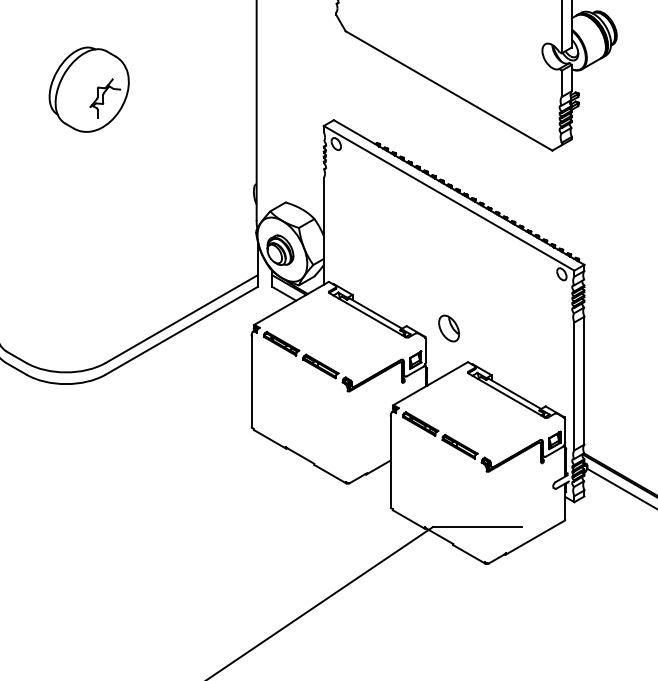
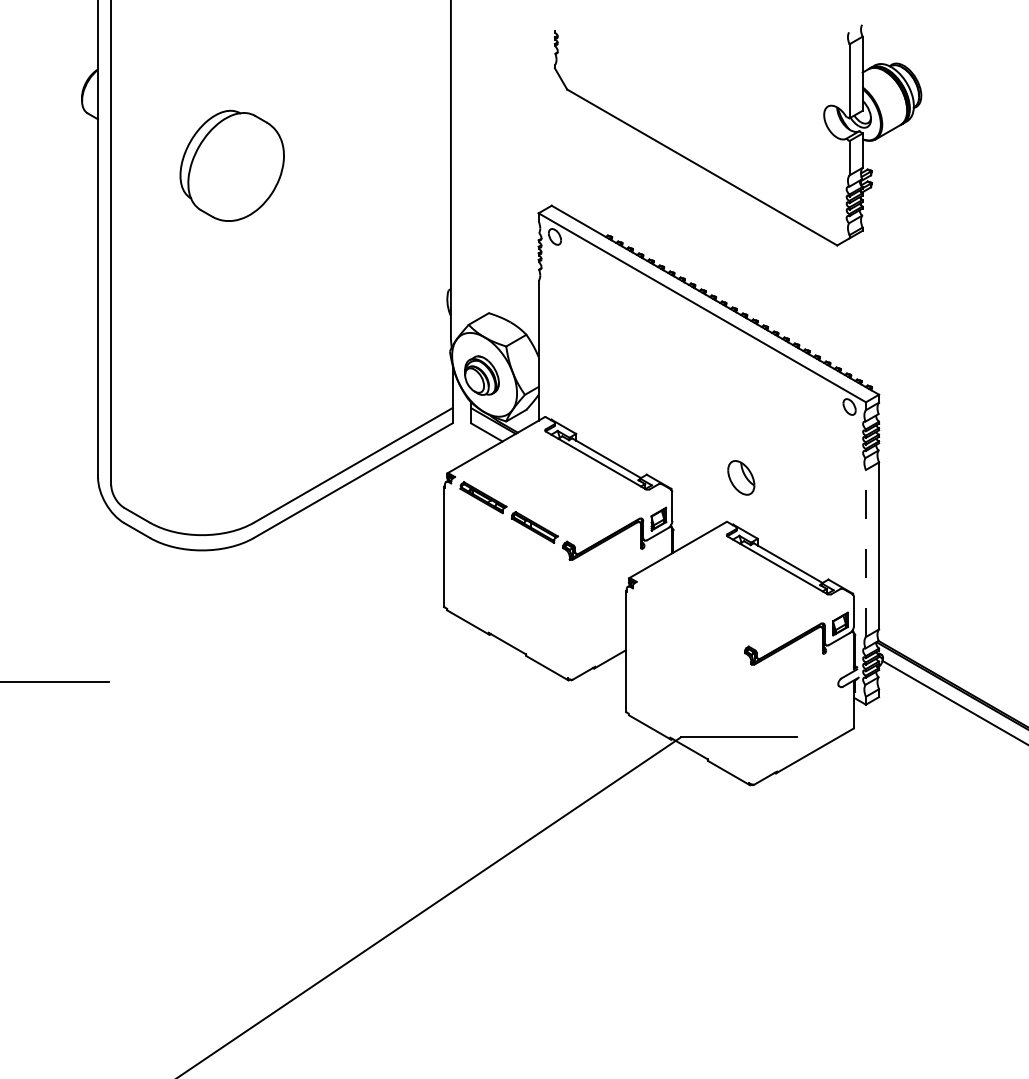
part: (105, 98) -> (253, 177), removed
part: (449, 328) -> (741, 477), moved
line: (574, 386) -> (865, 553), solid -> dashed
part: (440, 435) -> (690, 617), removed

